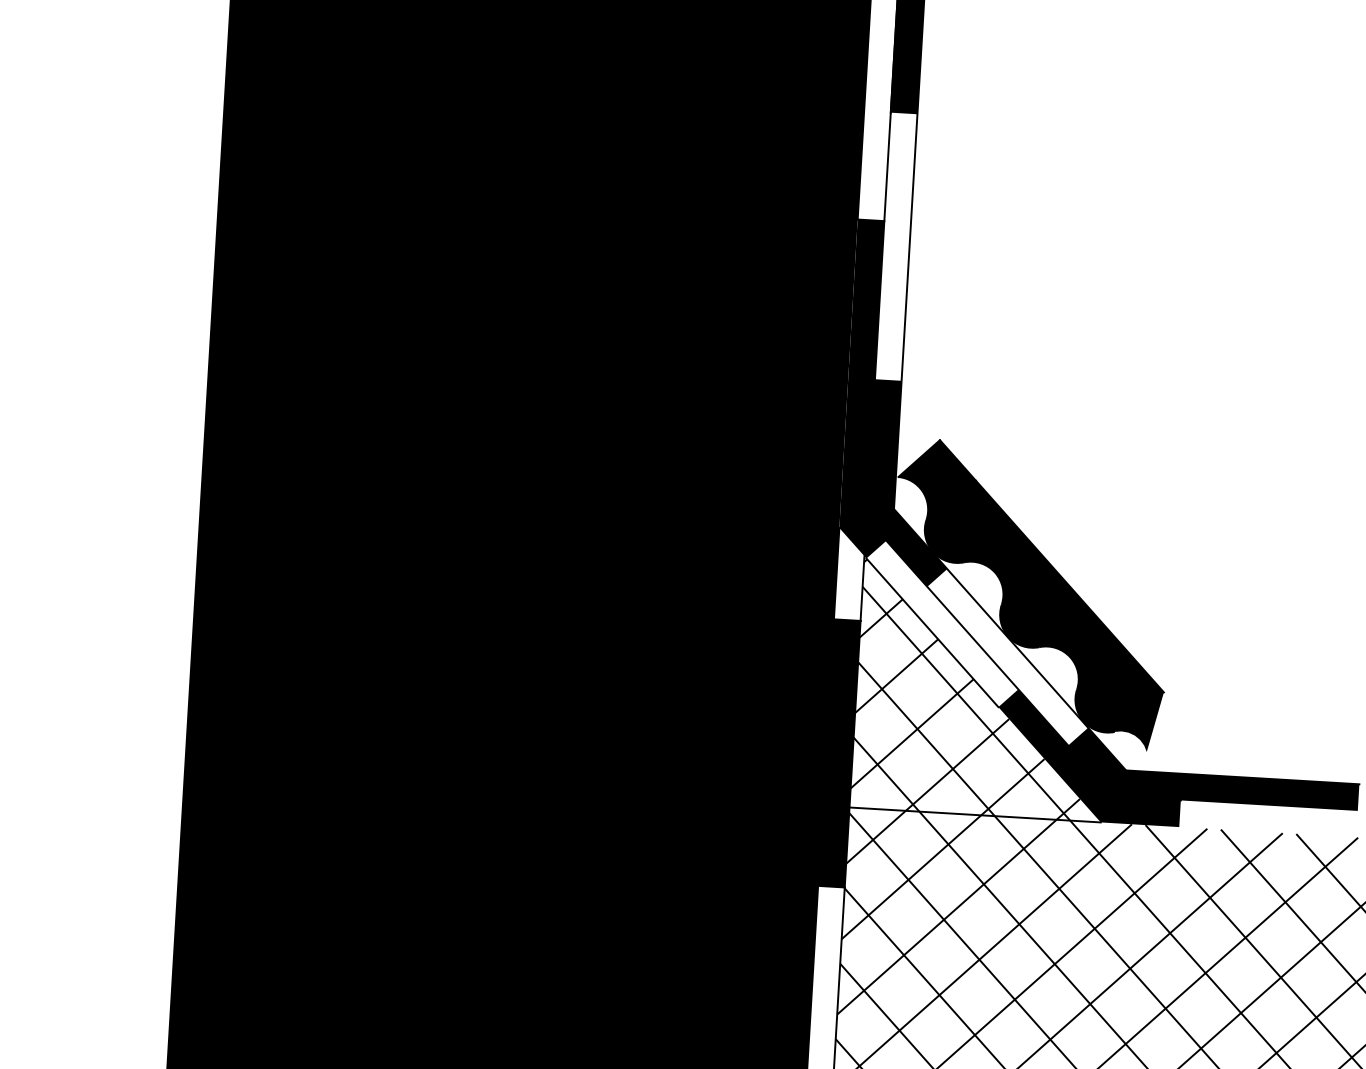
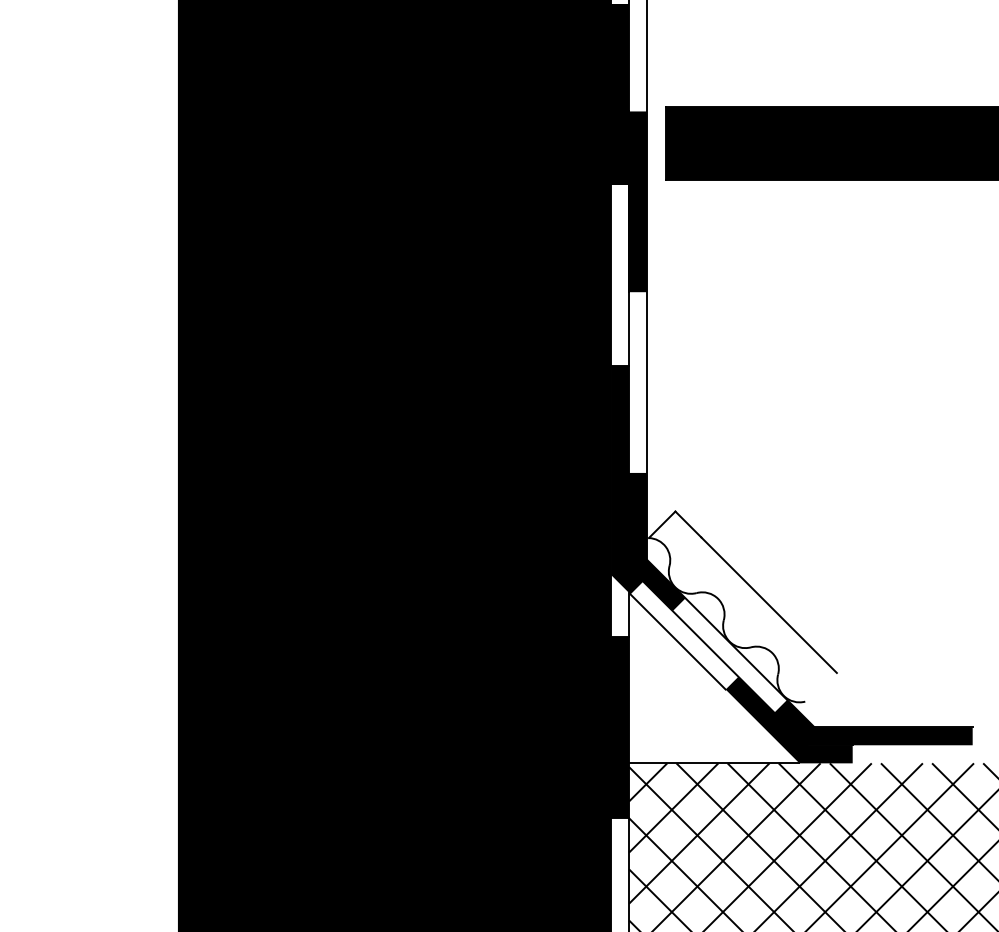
fill: (1029, 594) -> (742, 612), removed
hatch: (971, 690) -> (706, 679), removed

